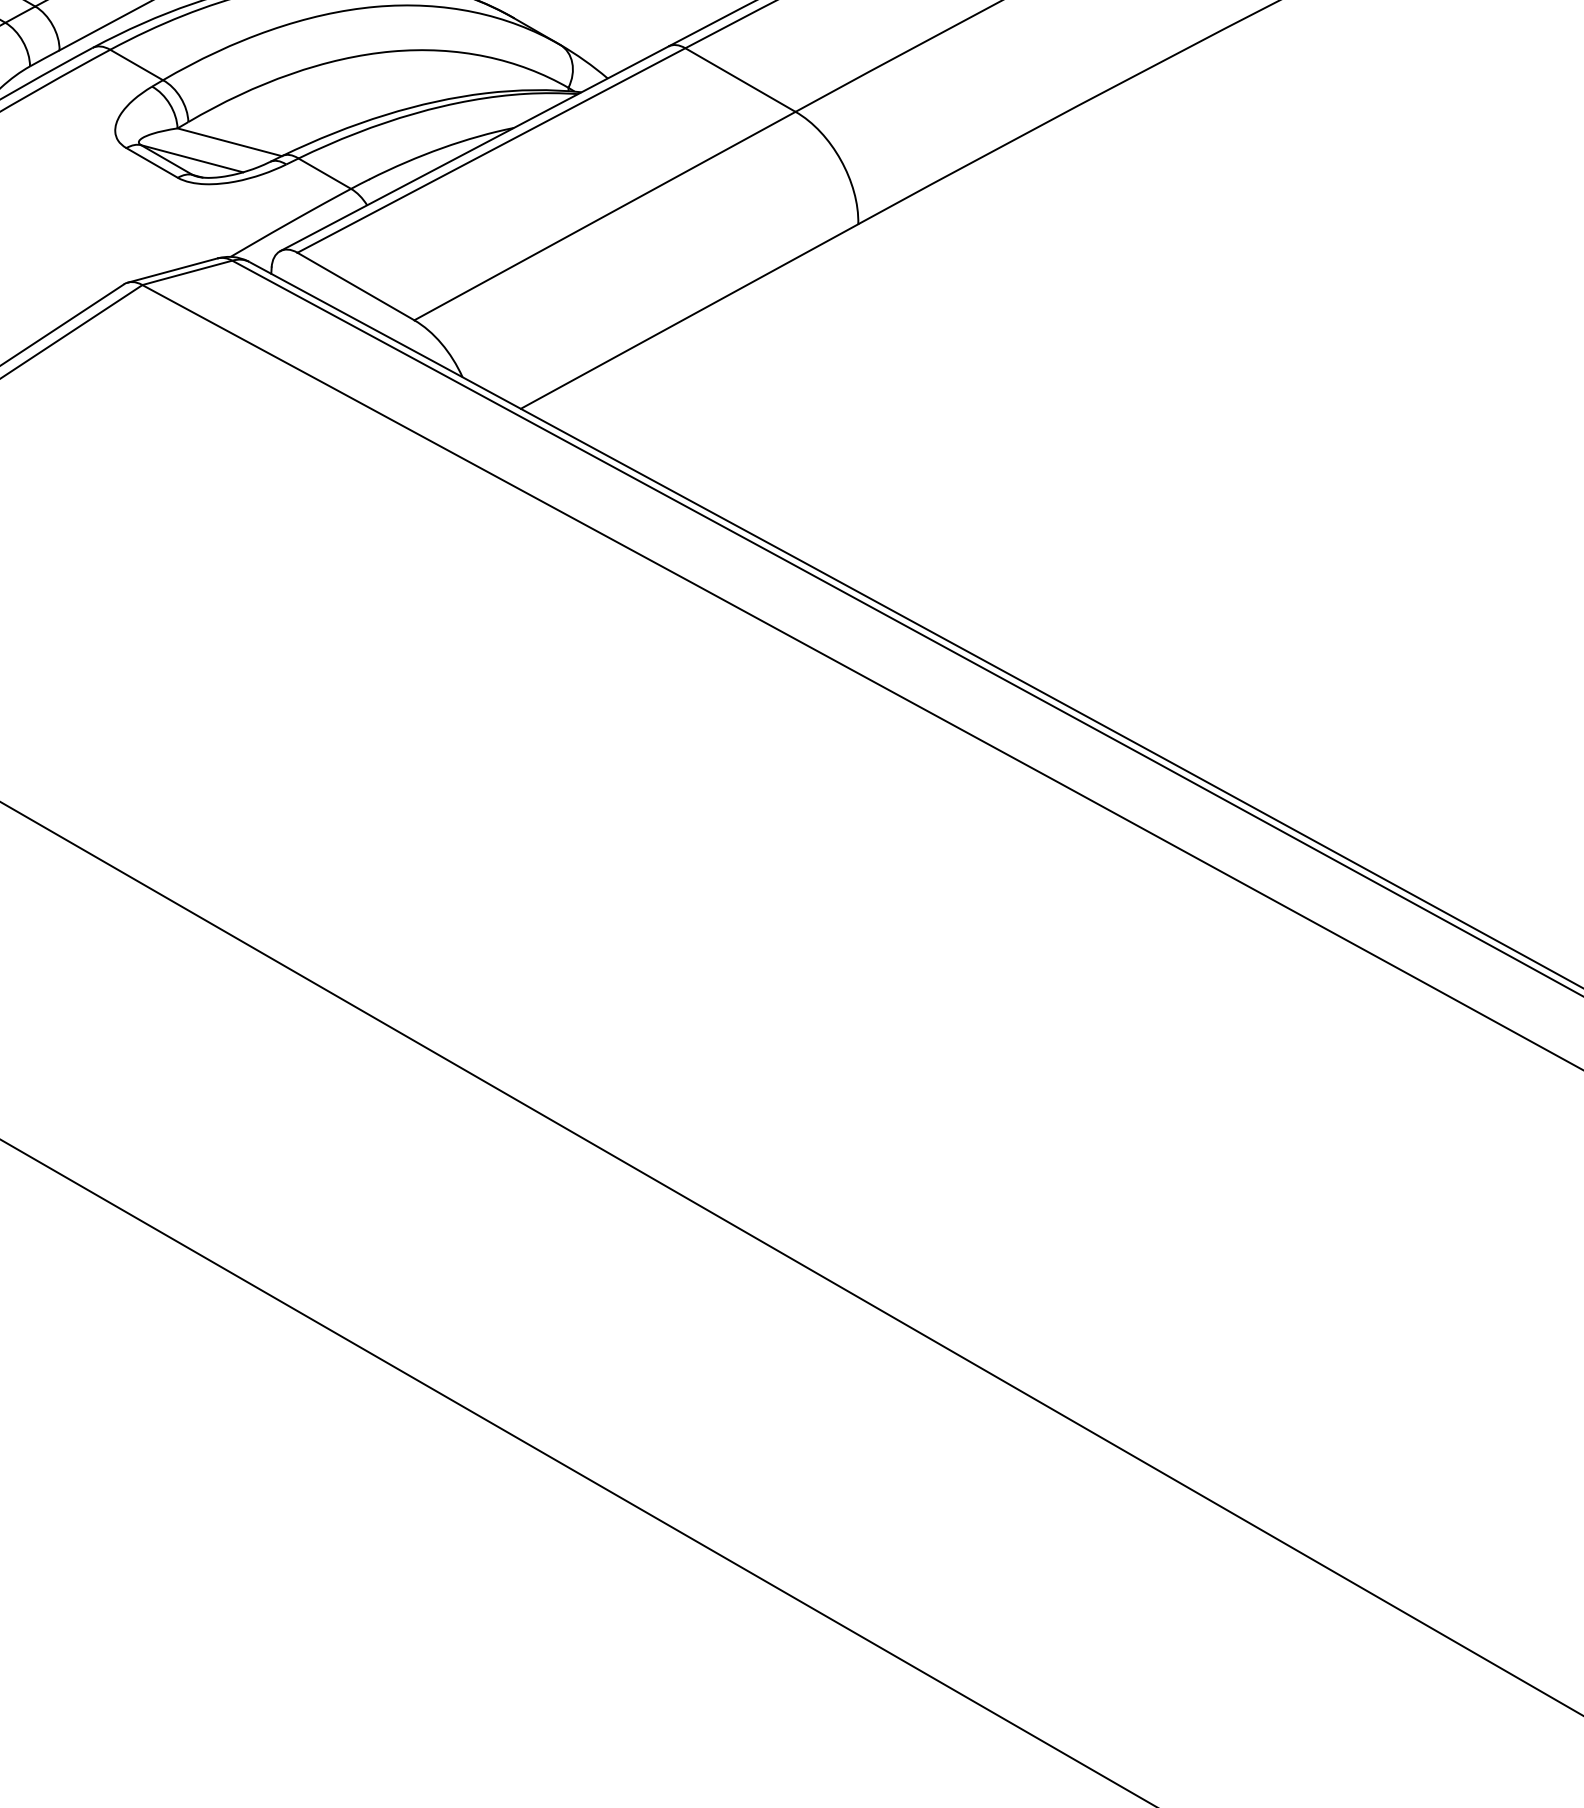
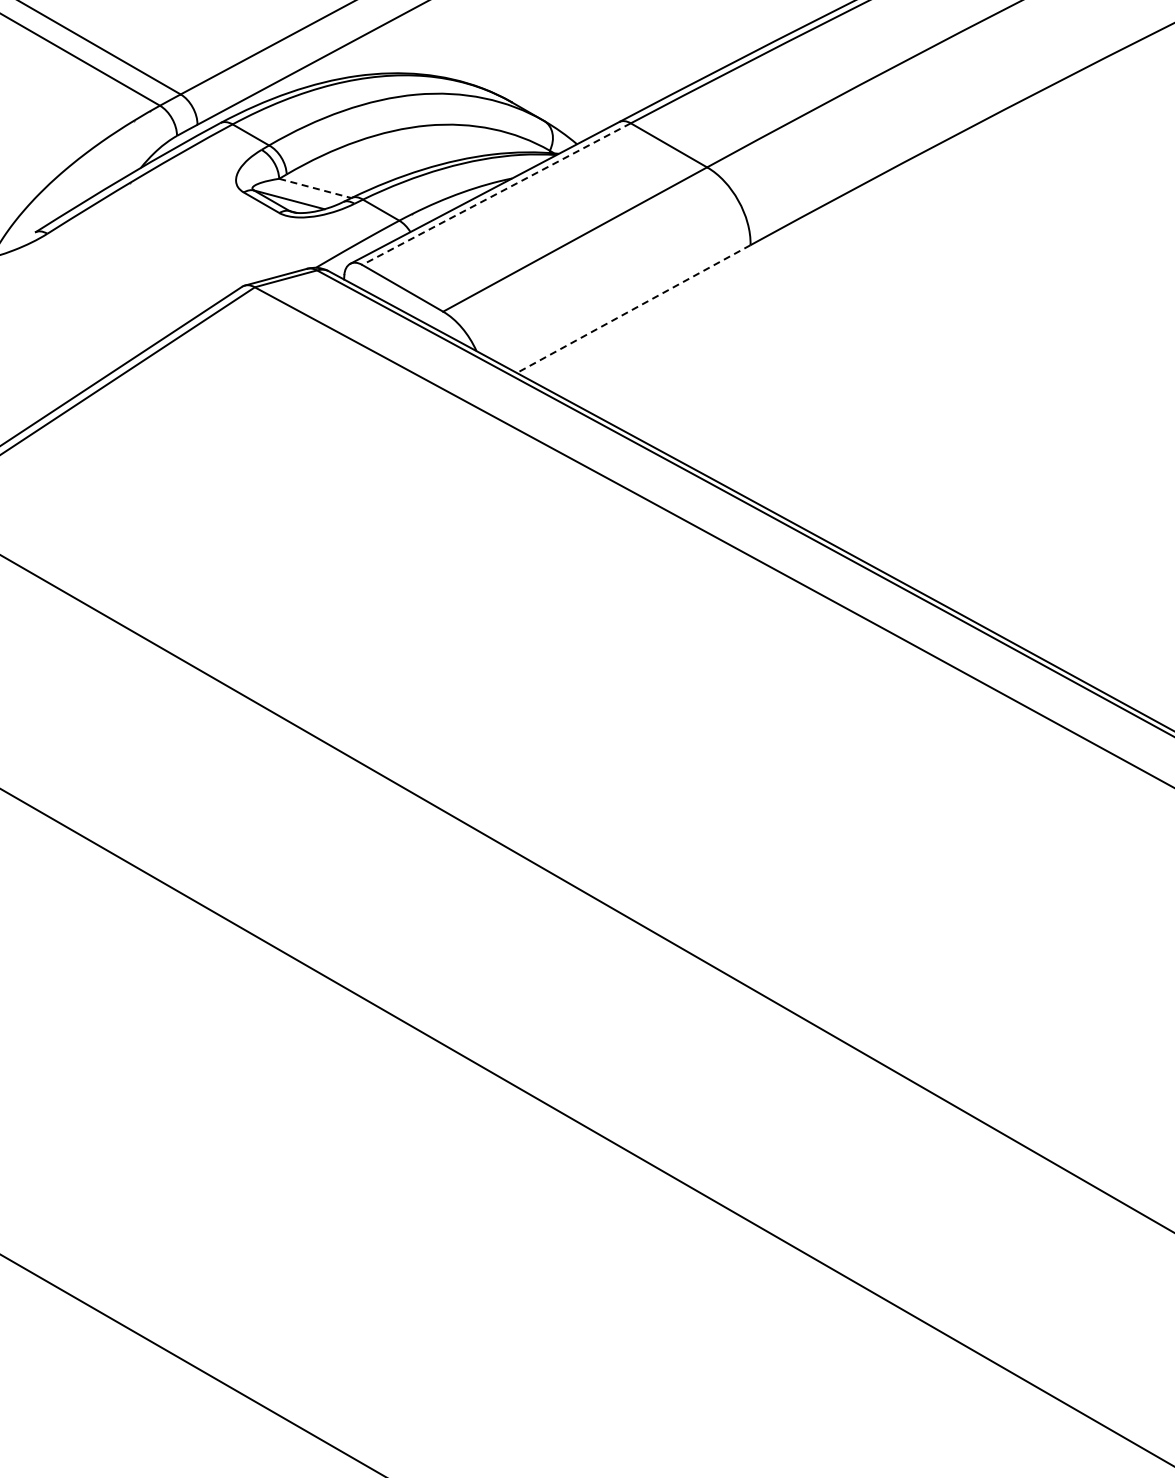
line: (229, 142) -> (315, 188), solid -> dashed
line: (491, 151) -> (496, 194), solid -> dashed
line: (689, 317) -> (633, 309), solid -> dashed

